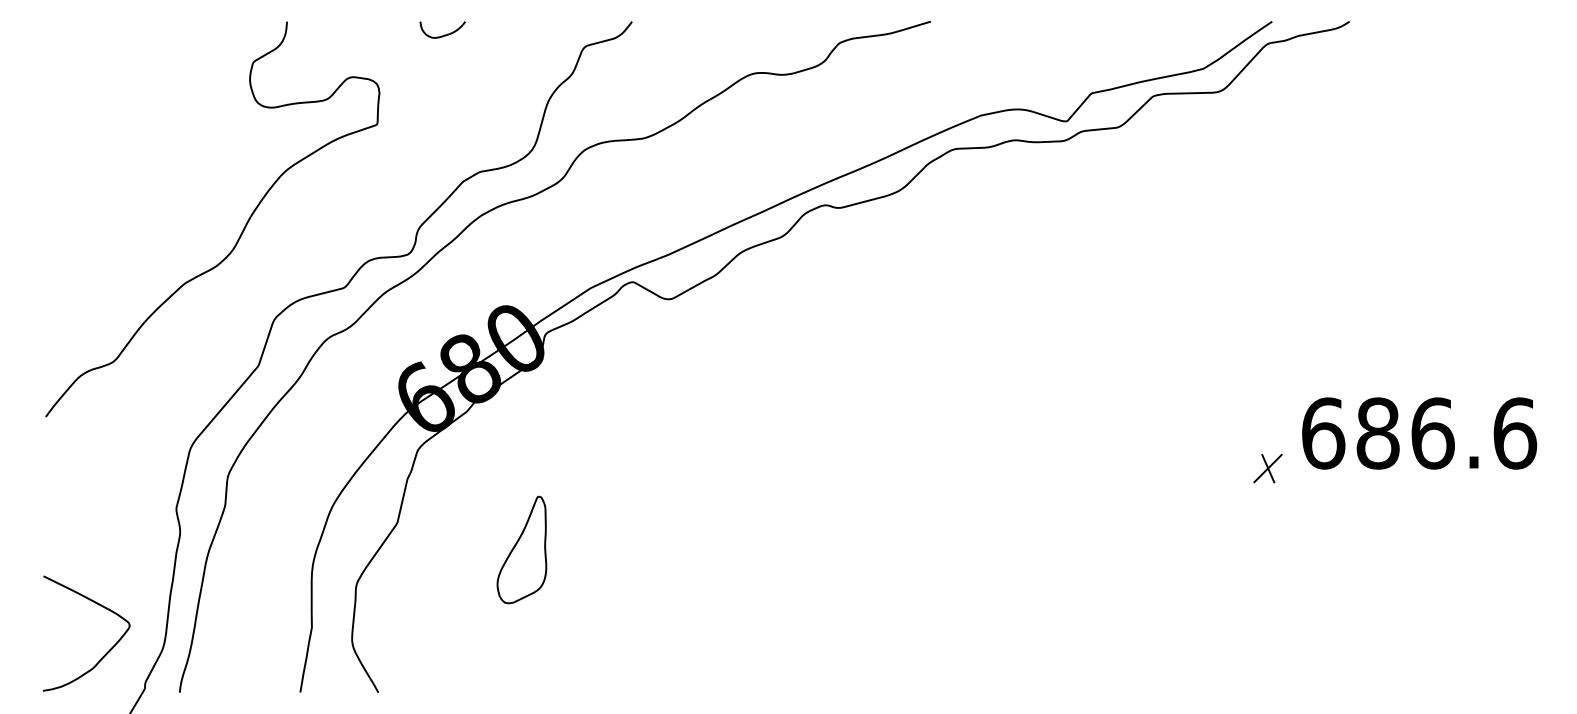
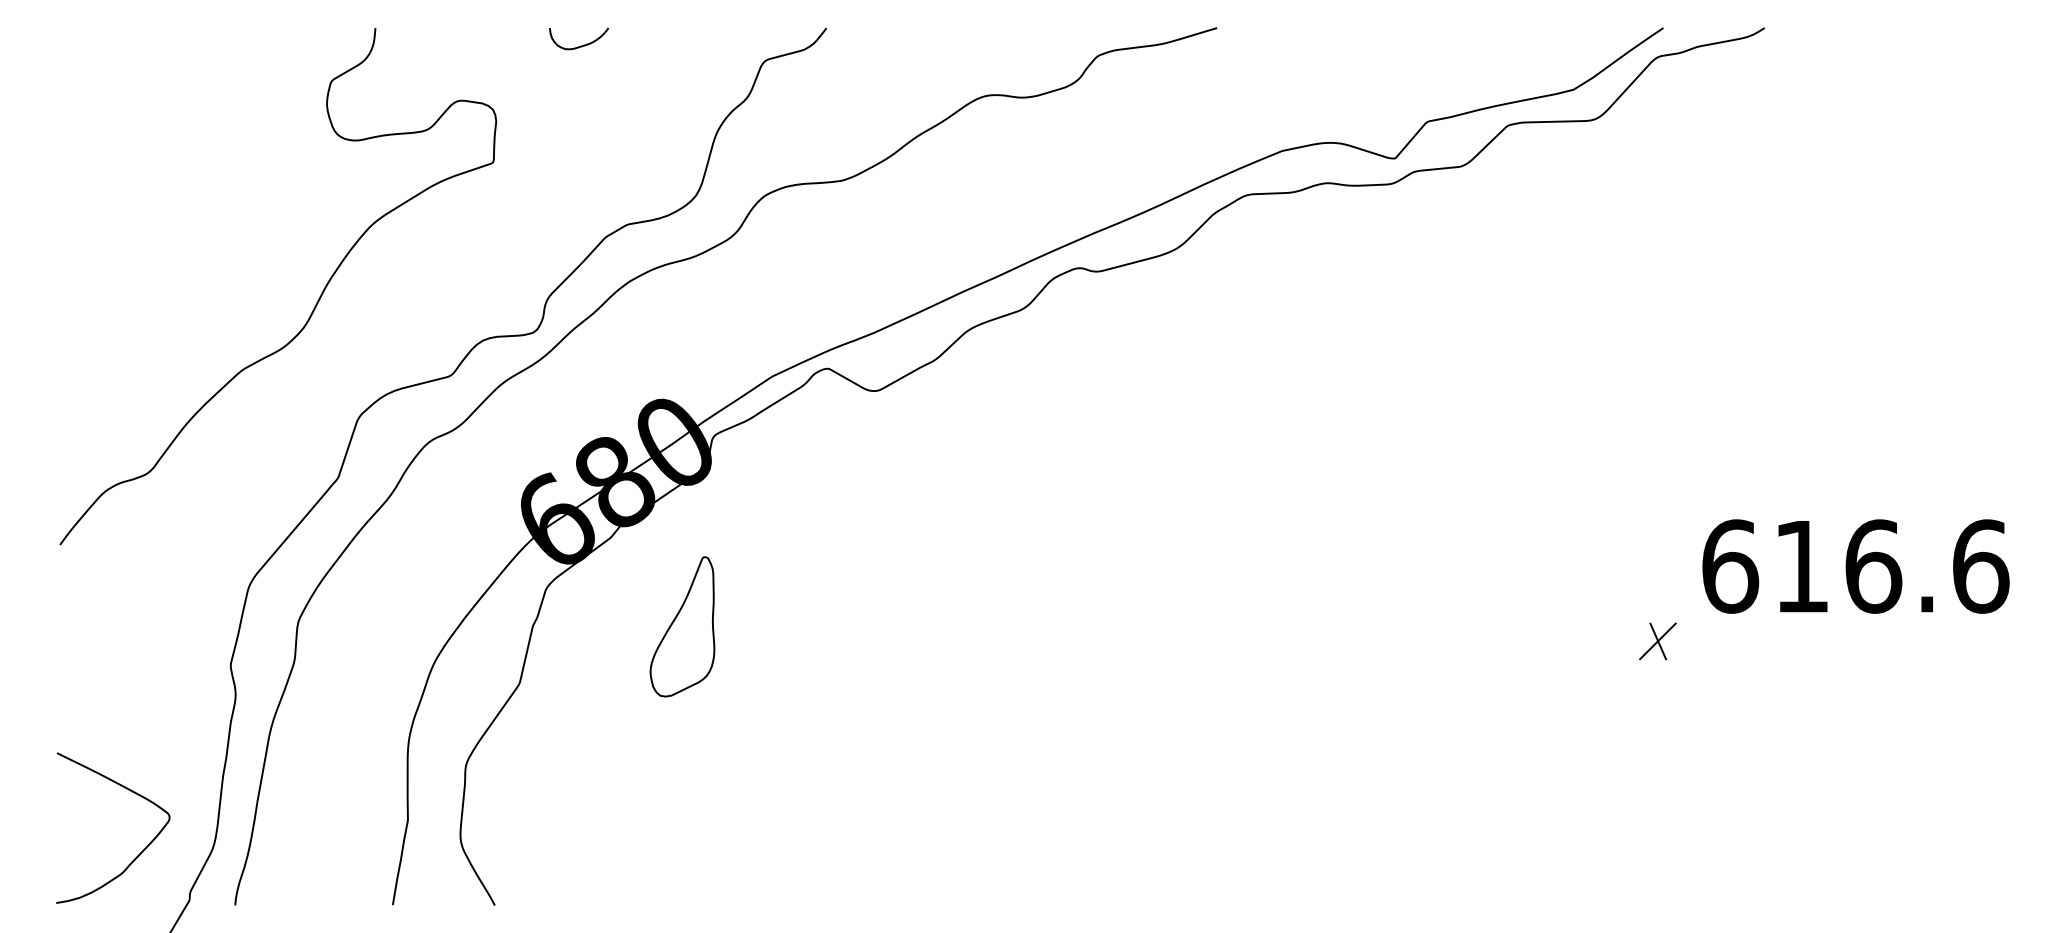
text: (1377, 433) -> (1801, 566), 686.6 -> 616.6
part: (1267, 468) -> (1657, 641), moved
part: (521, 549) -> (682, 626), moved

